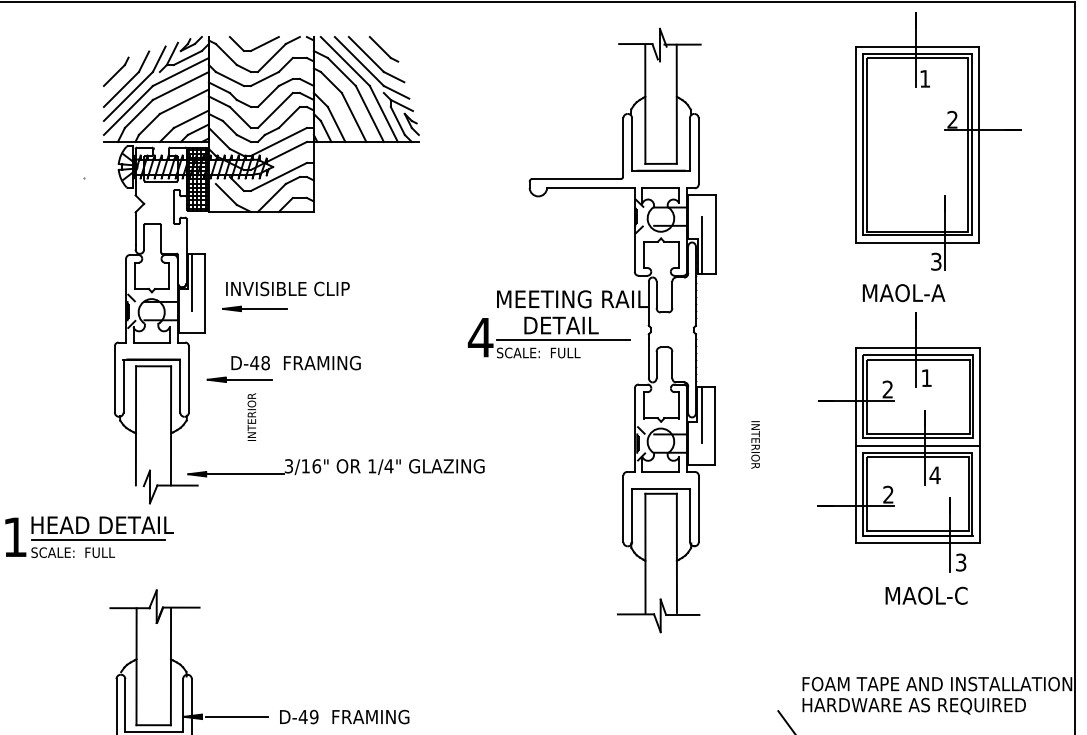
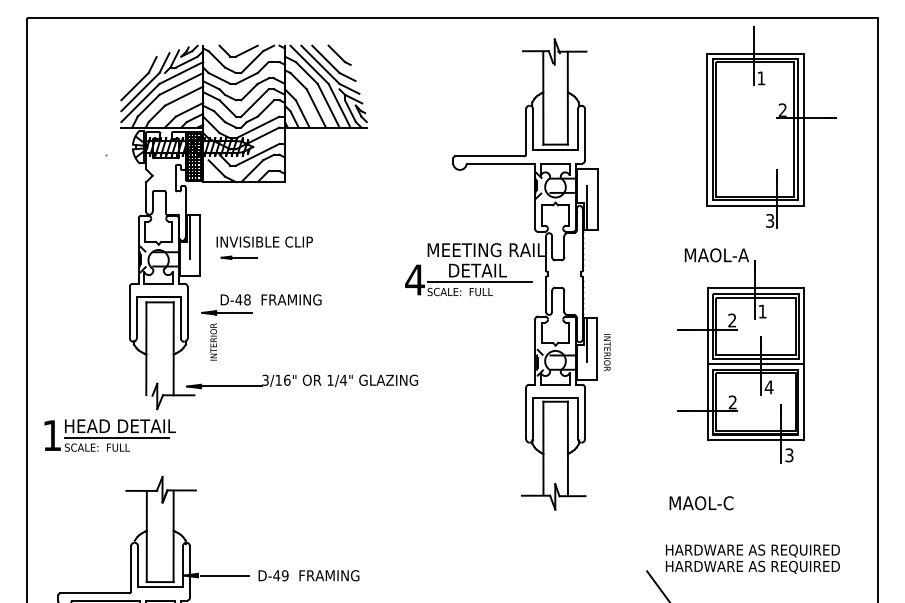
part: (115, 71) -> (130, 72), removed
text: (903, 293) -> (716, 255), moved
part: (254, 308) -> (238, 257), size x0.7
text: (251, 416) -> (213, 341), moved
text: (755, 444) -> (607, 352), moved
text: (926, 596) -> (701, 503), moved
text: (938, 684) -> (771, 550), FOAM TAPE AND INSTALLATION -> HARDWARE AS REQUIRED

